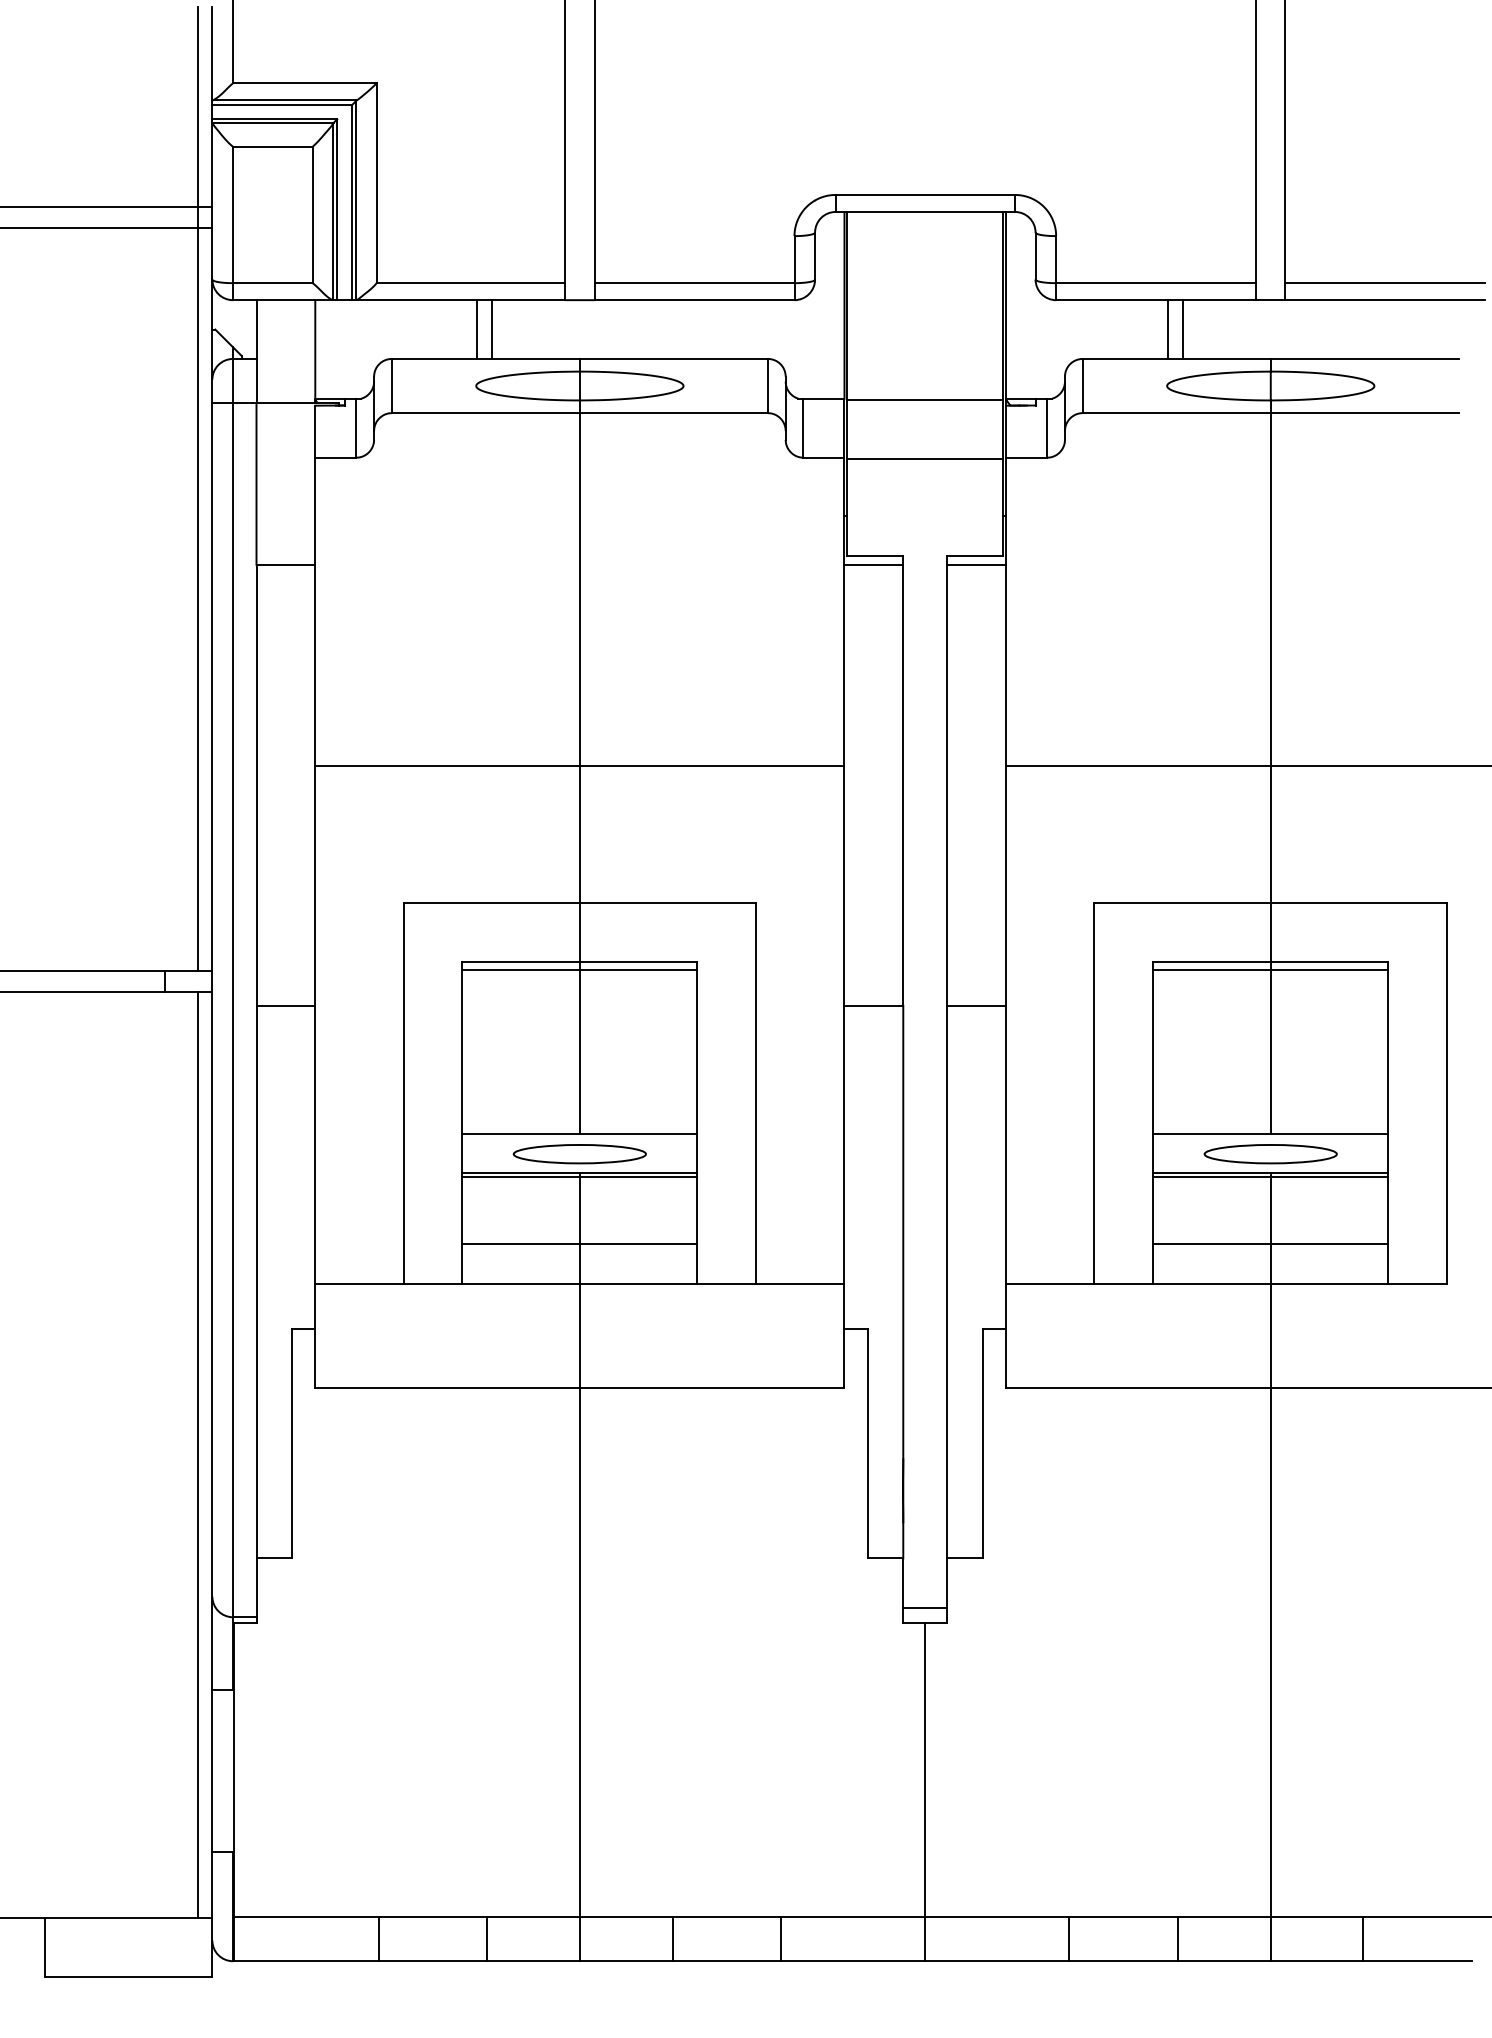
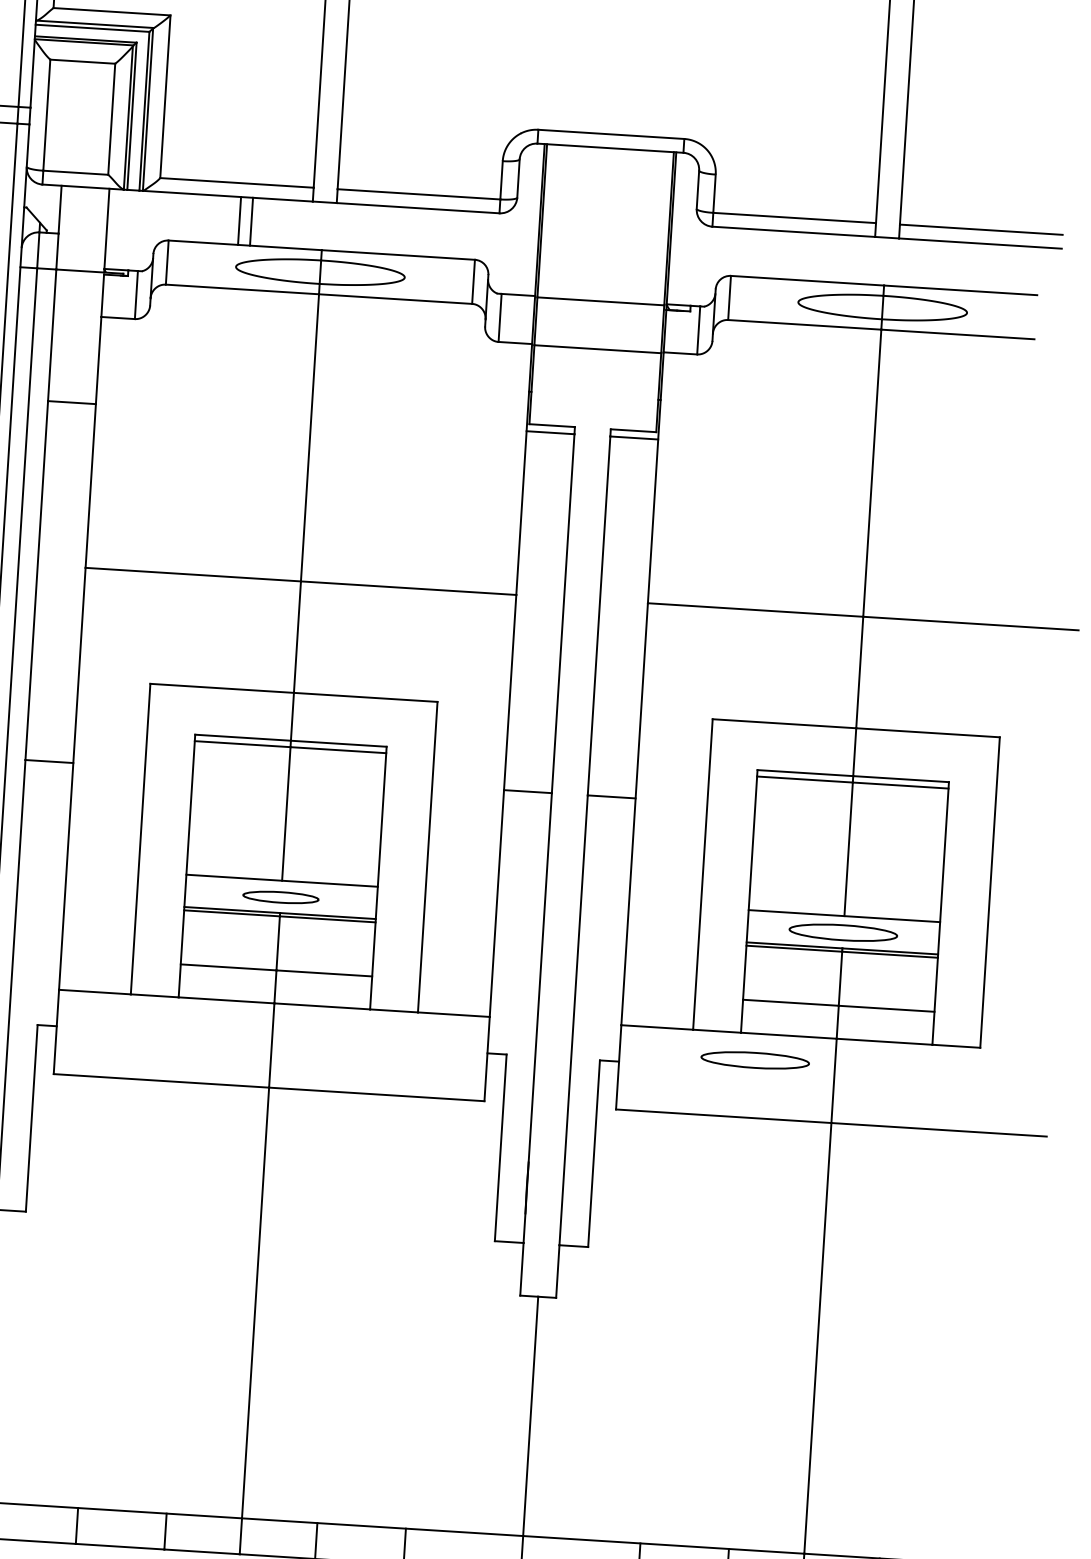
line: (1167, 329) -> (801, 256), removed
line: (1182, 329) -> (813, 257), removed
part: (579, 1154) -> (280, 897), size x0.7
part: (1172, 1317) -> (755, 1060), added
line: (925, 1608) -> (539, 1284), removed

